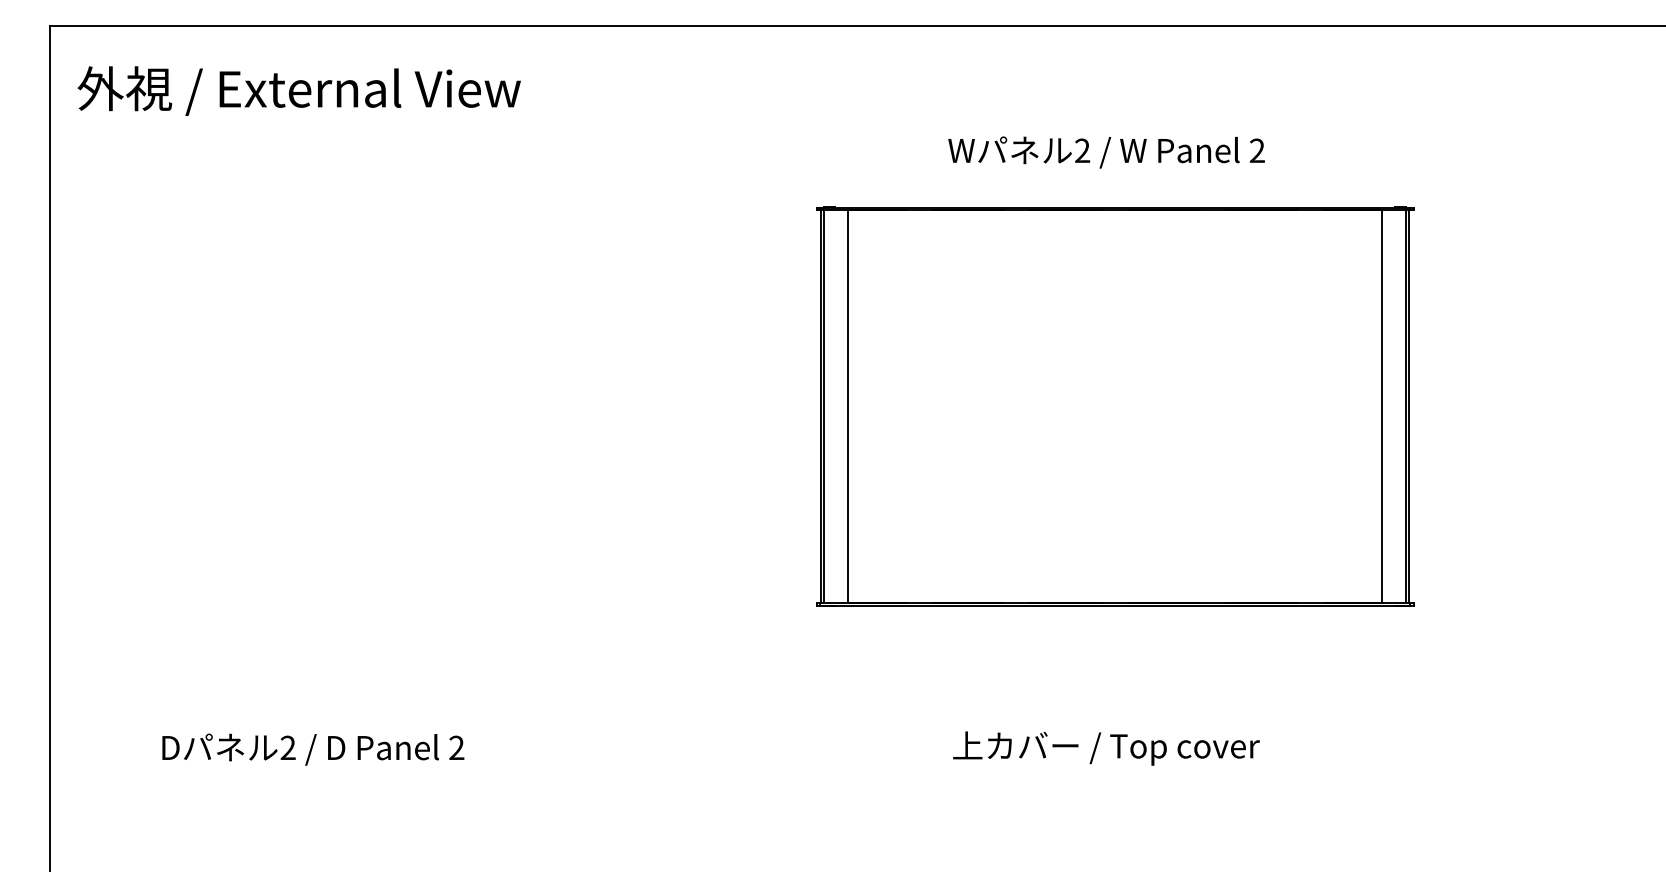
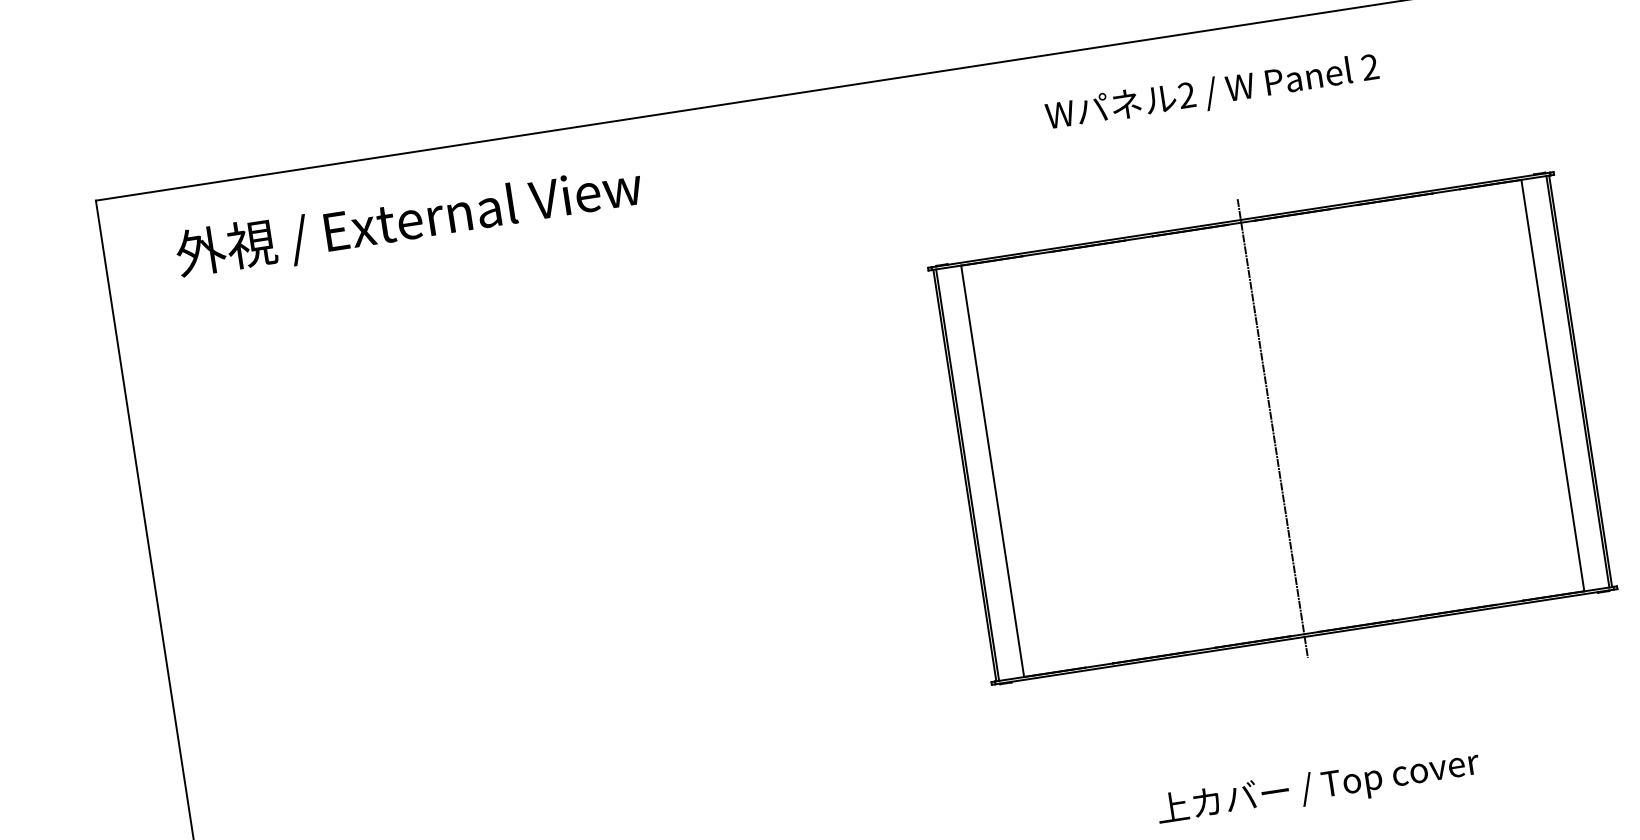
text: (298, 90) -> (408, 221), moved
text: (1106, 152) -> (1212, 93), moved
line: (1115, 406) -> (1273, 428), added

